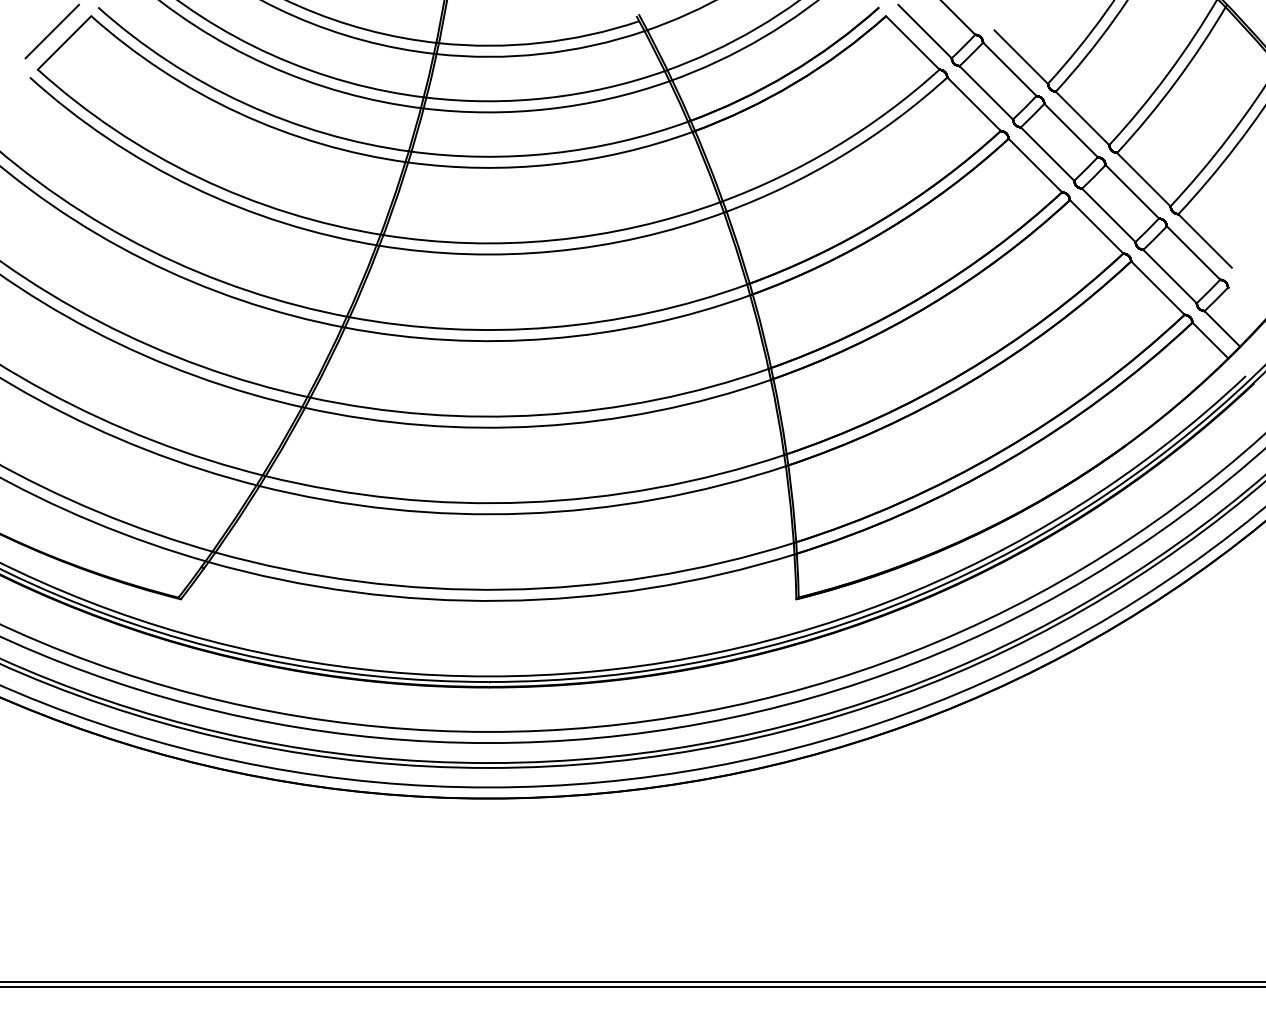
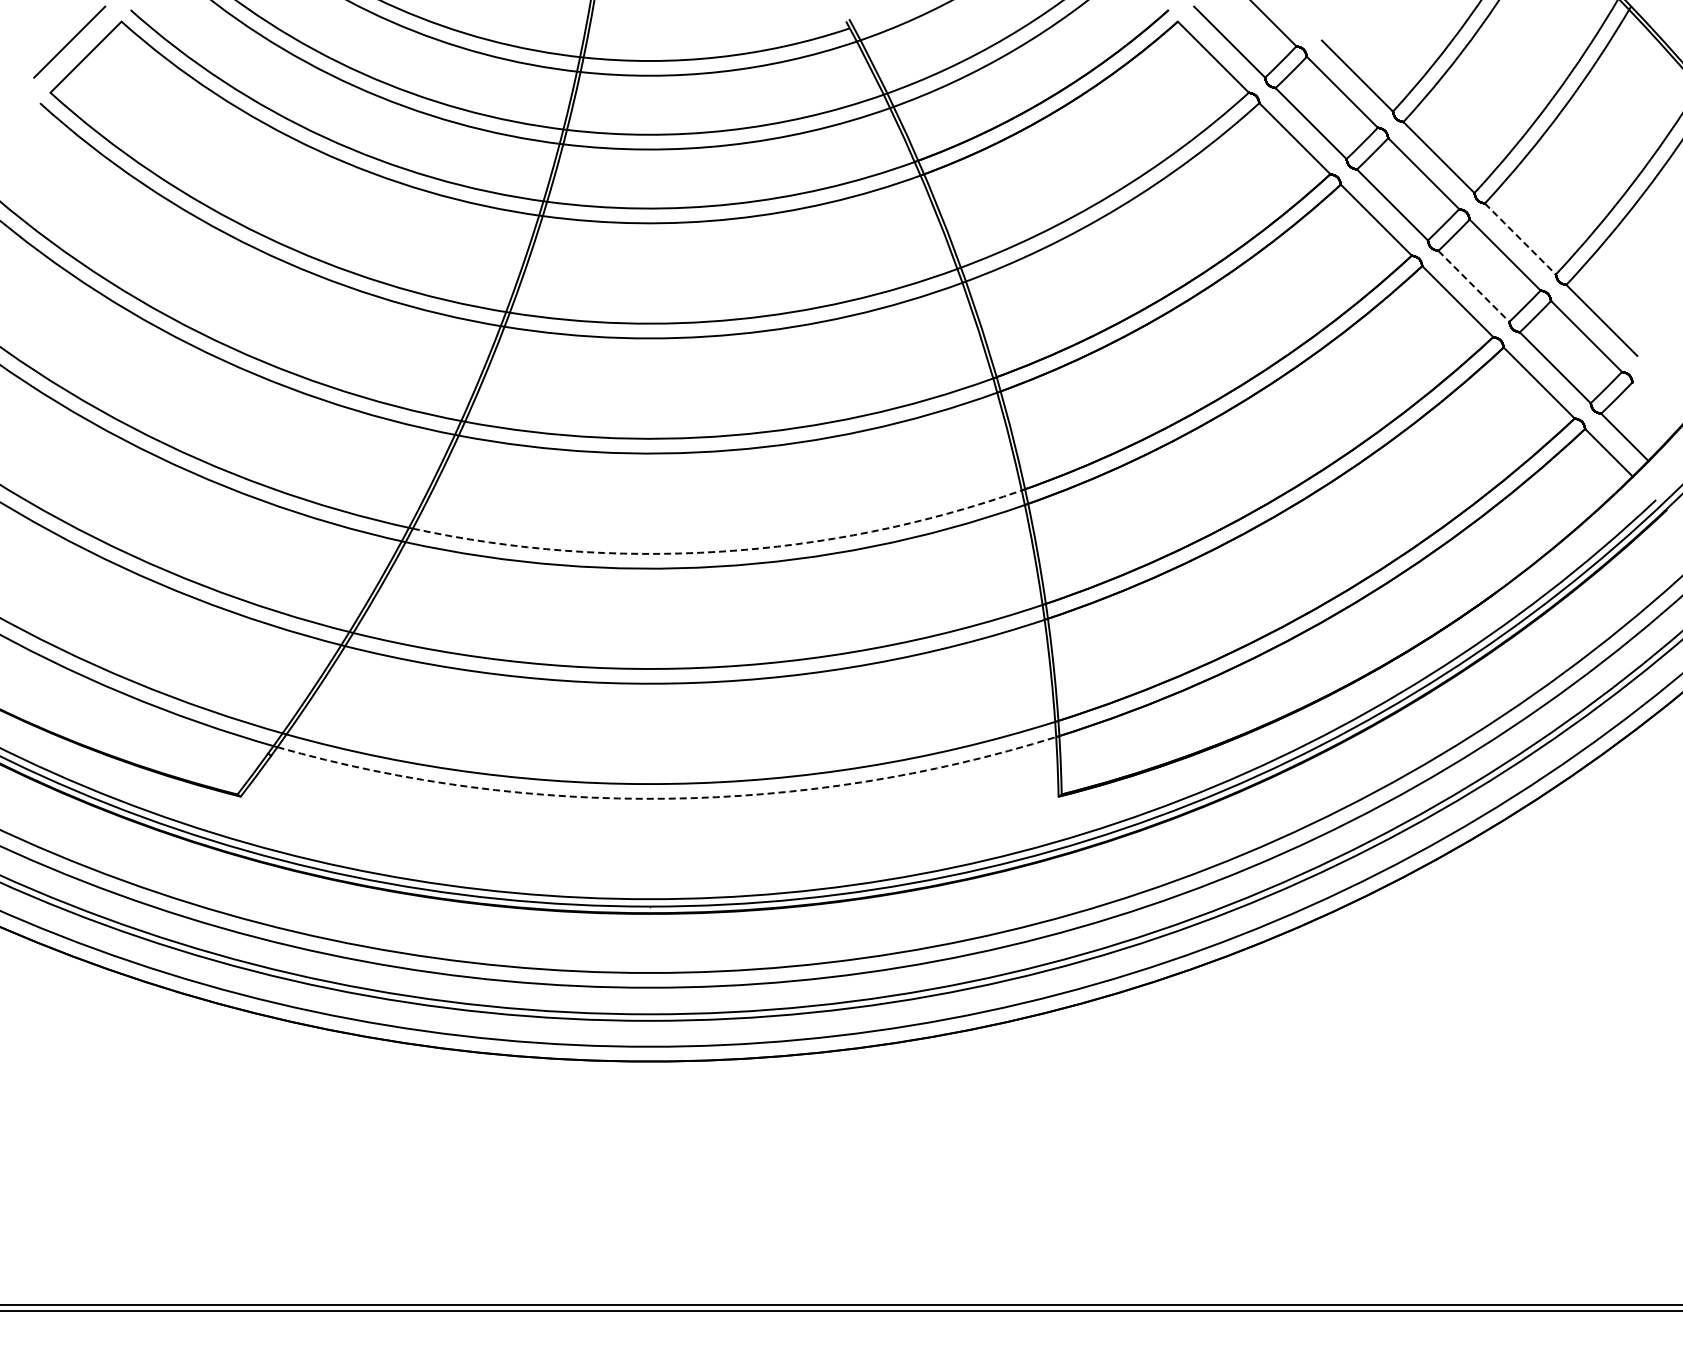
line: (1143, 180) -> (1520, 239), solid -> dashed
line: (1109, 215) -> (1474, 286), solid -> dashed
arc: (541, 414) -> (720, 551), solid -> dashed
arc: (502, 600) -> (667, 798), solid -> dashed

